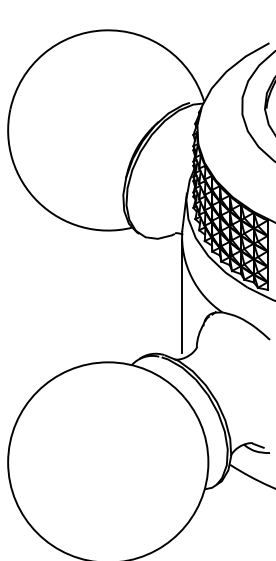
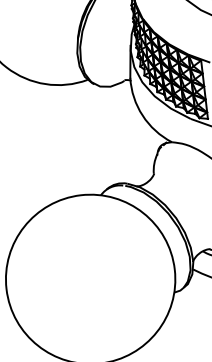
line: (181, 296) -> (136, 132), removed

